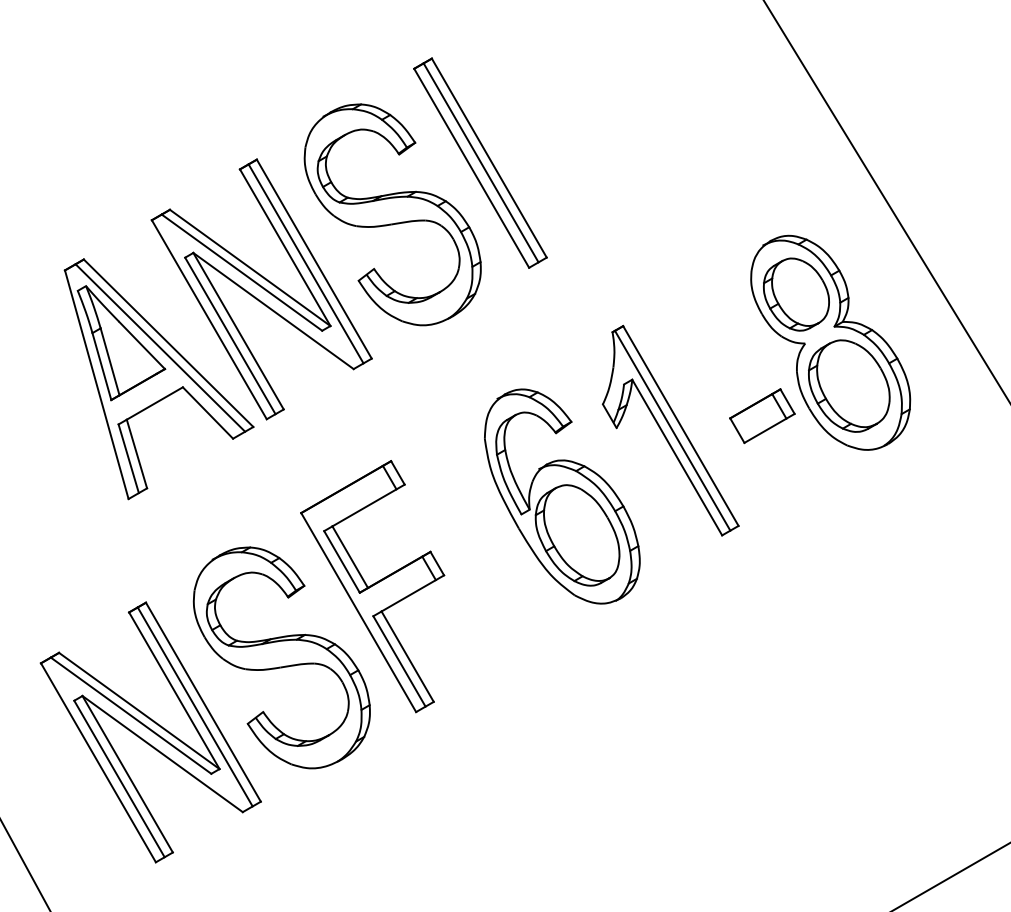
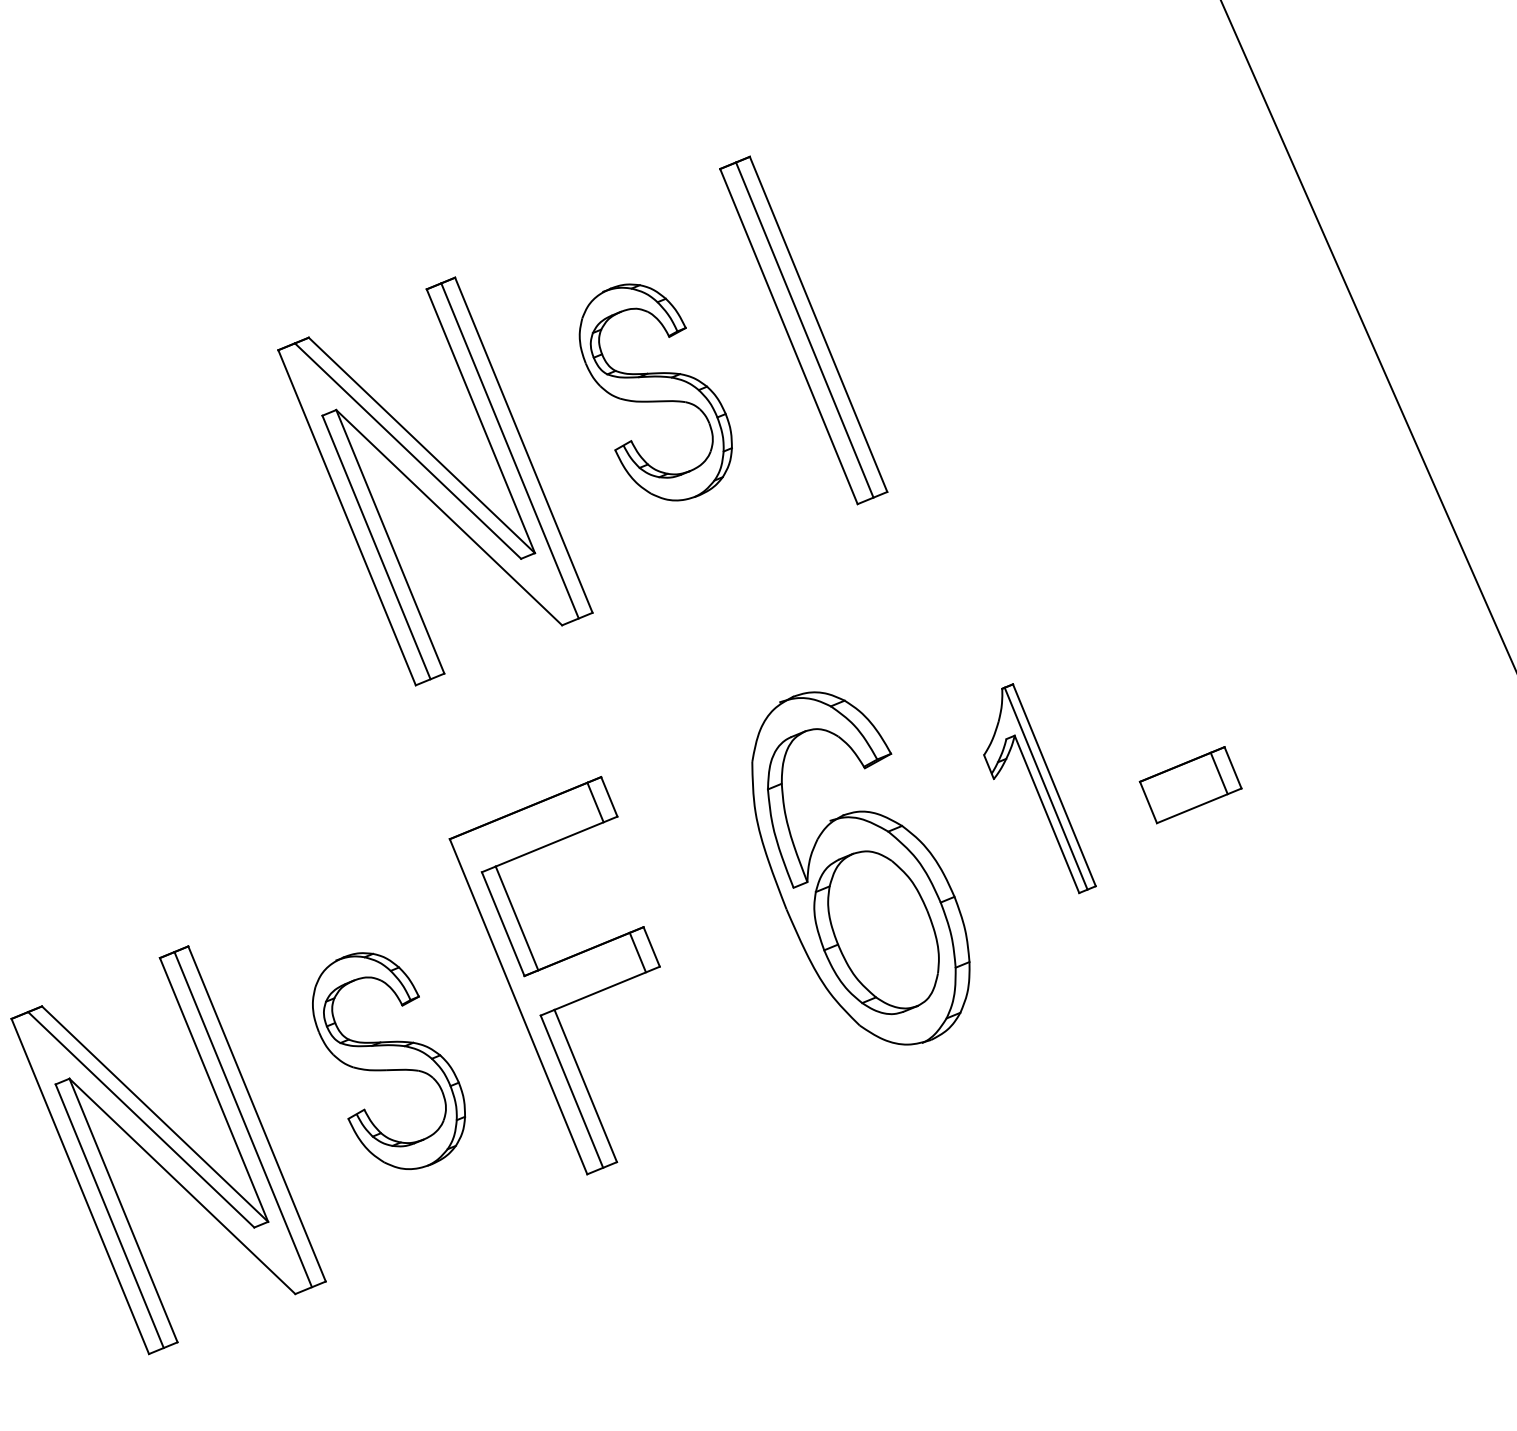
part: (392, 214) -> (655, 392), size x0.6
part: (830, 342) -> (1312, 684), removed
part: (158, 379) -> (255, 600), removed
part: (670, 430) -> (1044, 788), size x0.6
part: (281, 657) -> (388, 1060), size x0.6

